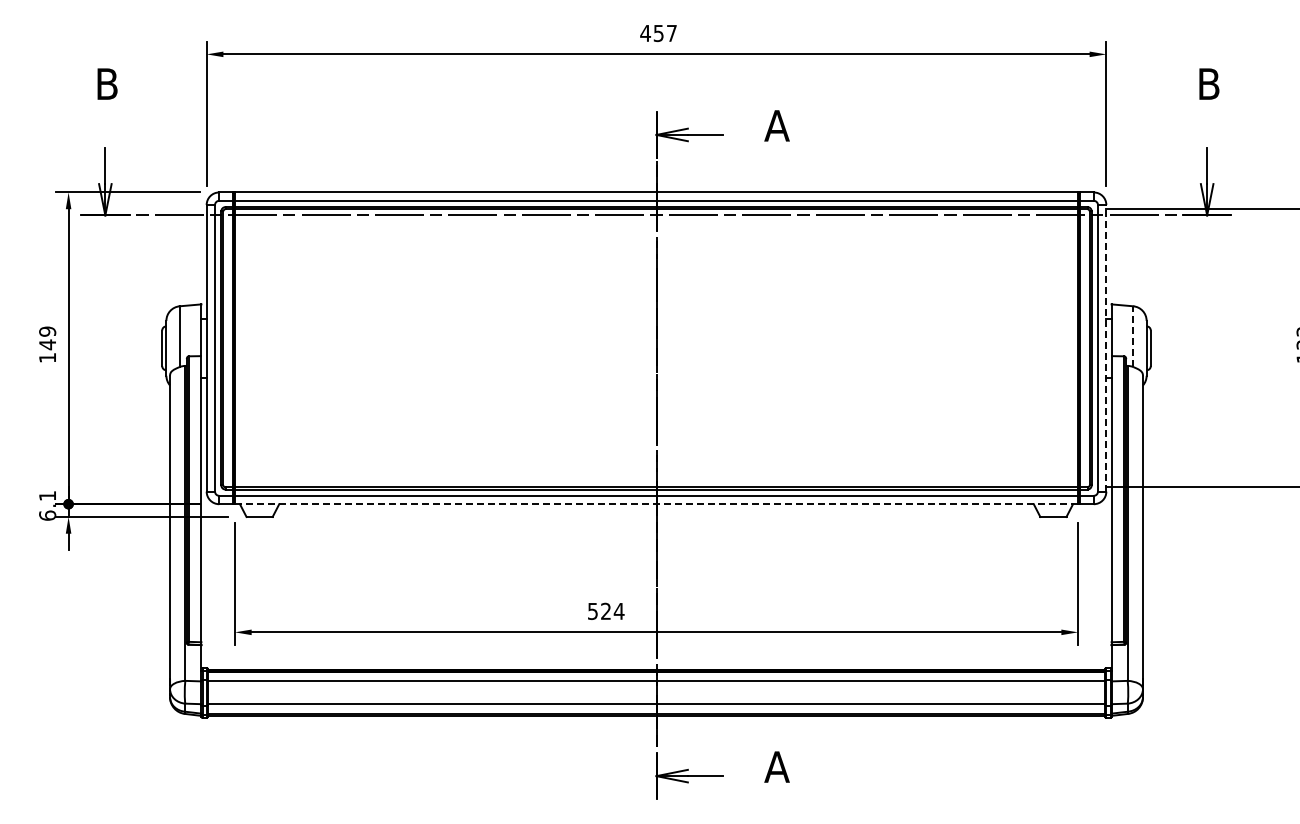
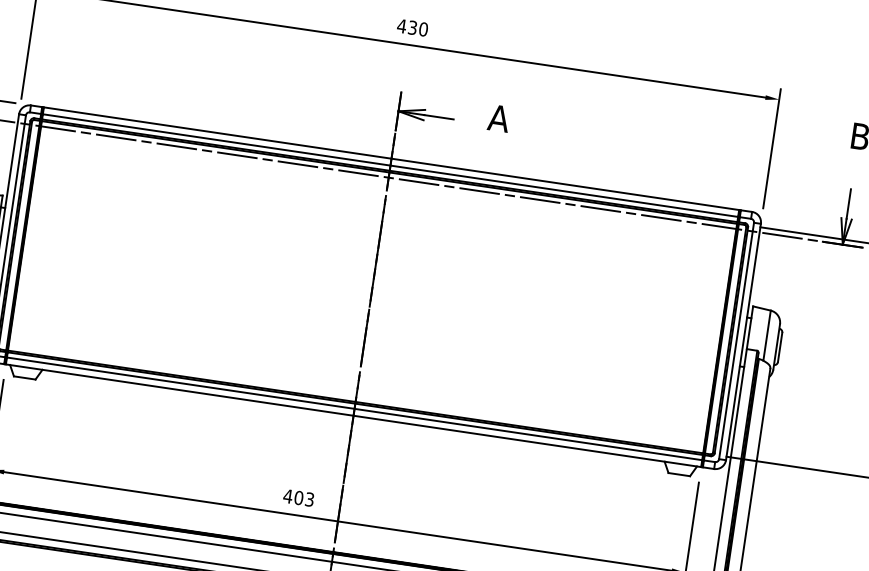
text: (665, 32) -> (418, 27), 457 -> 430
line: (1133, 336) -> (767, 335), dashed -> solid
line: (1106, 347) -> (743, 341), dashed -> solid
line: (656, 504) -> (353, 415), dashed -> solid
text: (605, 611) -> (298, 498), 524 -> 403

